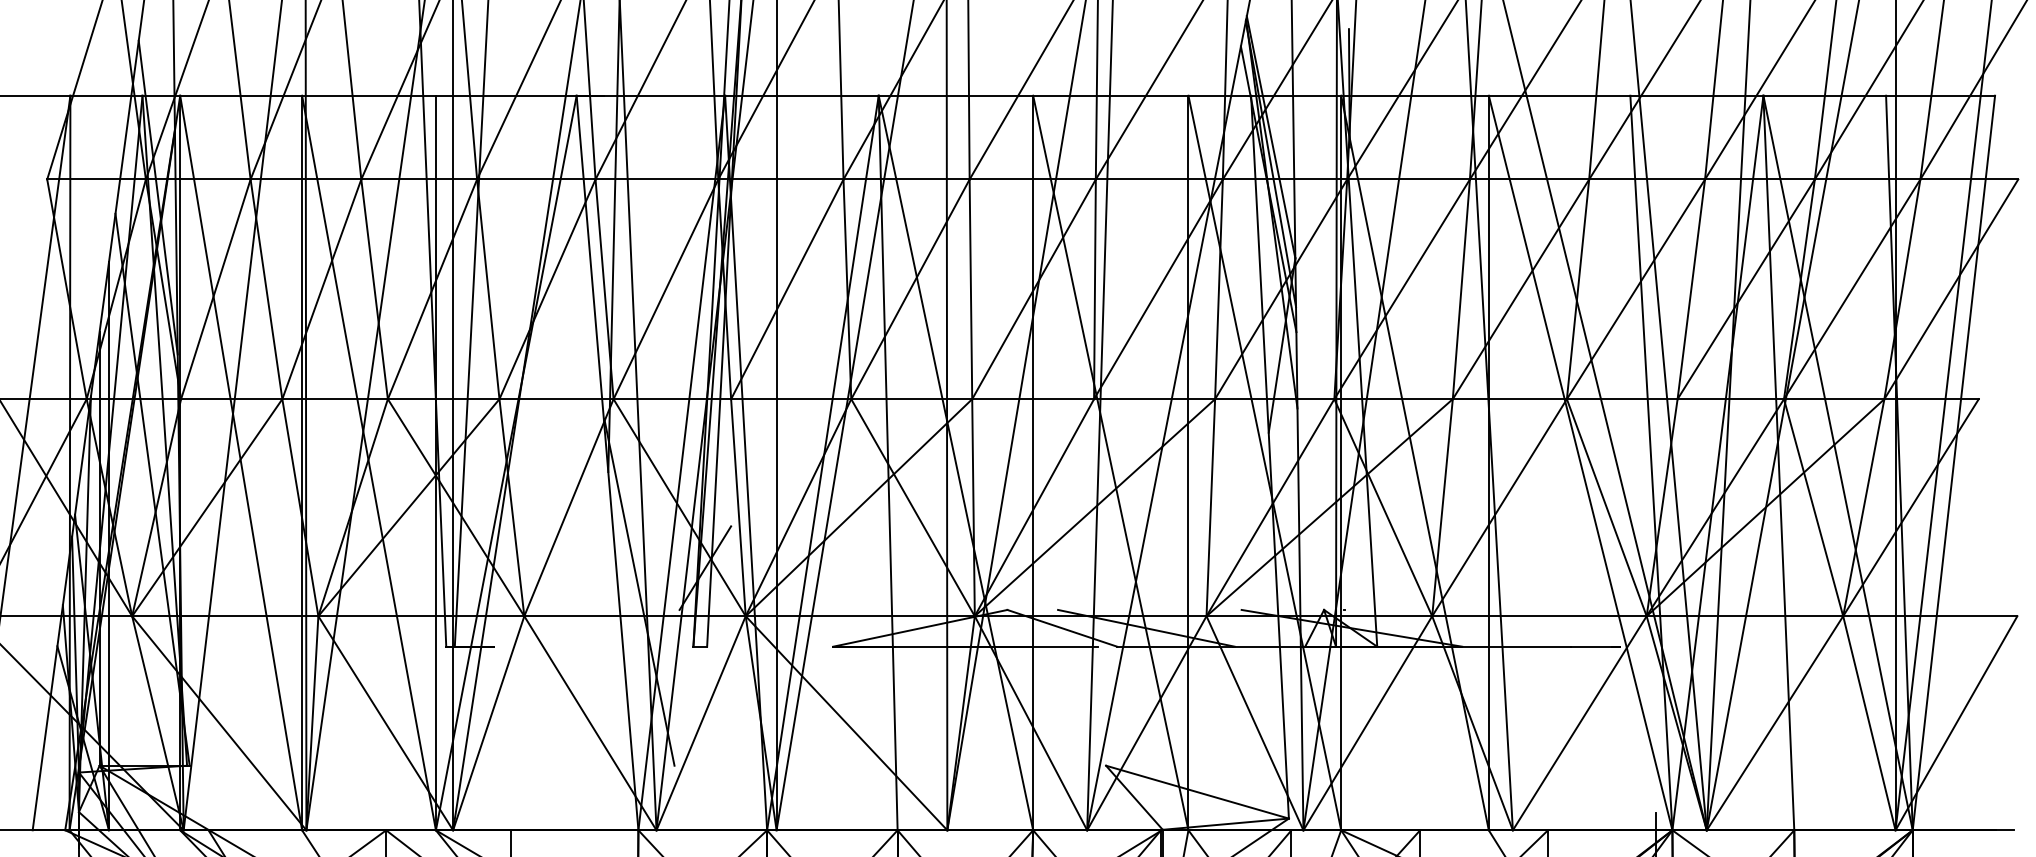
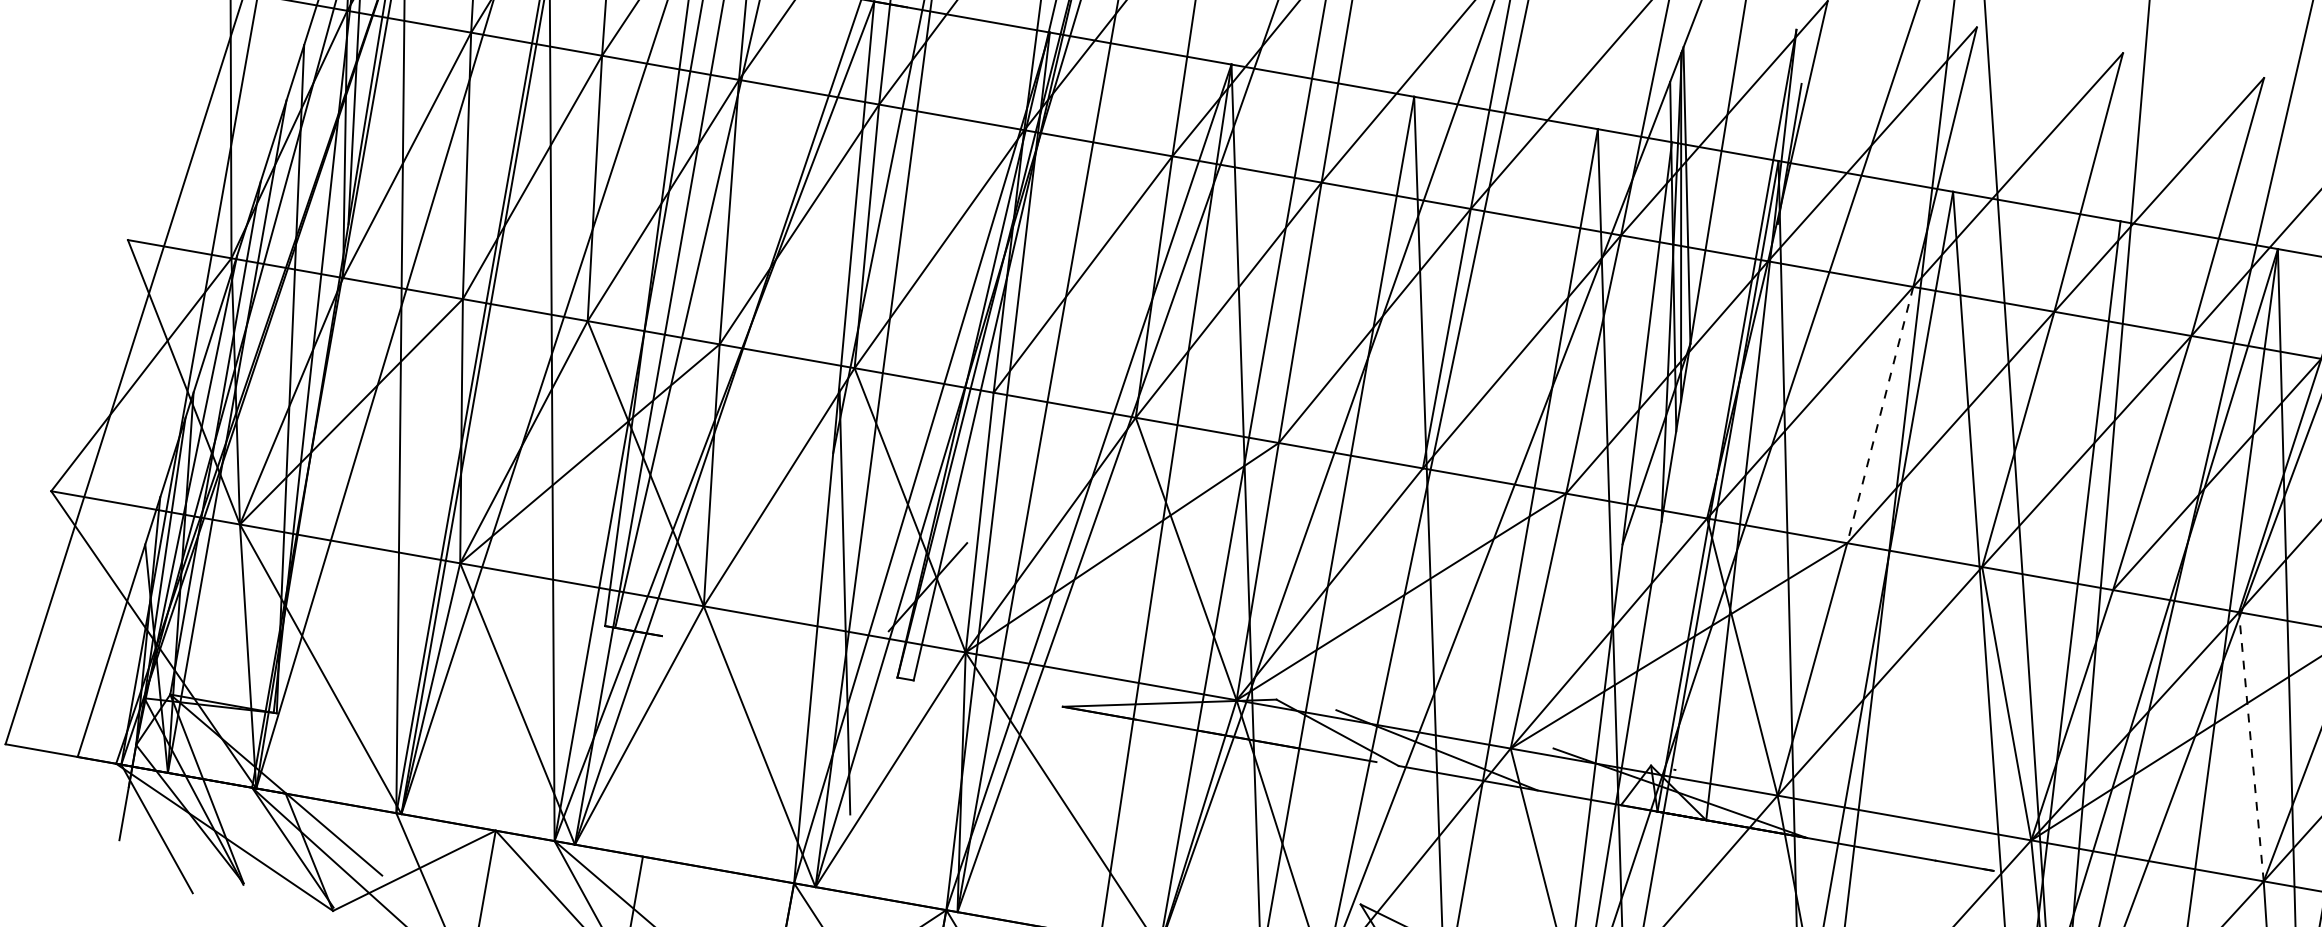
line: (1461, 289) -> (1880, 415), solid -> dashed
line: (1813, 507) -> (2251, 746), solid -> dashed

